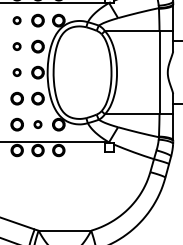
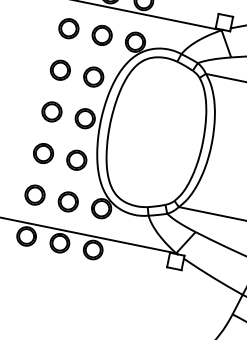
part: (16, 20) -> (67, 28), size x1.67
part: (16, 46) -> (59, 69), size x1.67
part: (16, 72) -> (50, 111), size x1.67
part: (37, 124) -> (67, 201), size x1.67

